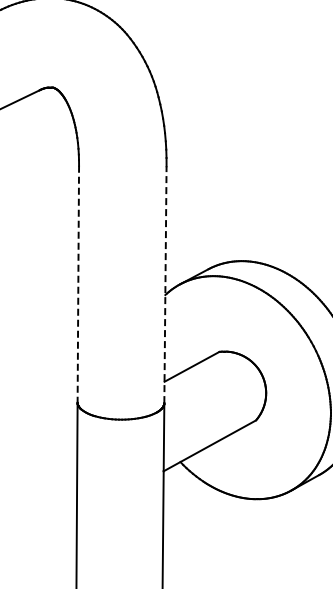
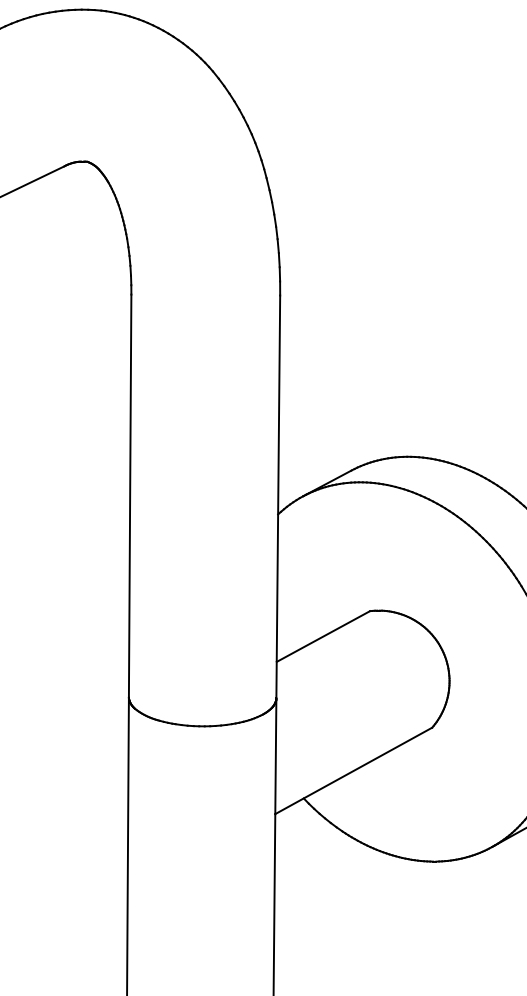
line: (78, 284) -> (130, 496), dashed -> solid
line: (165, 284) -> (278, 496), dashed -> solid

